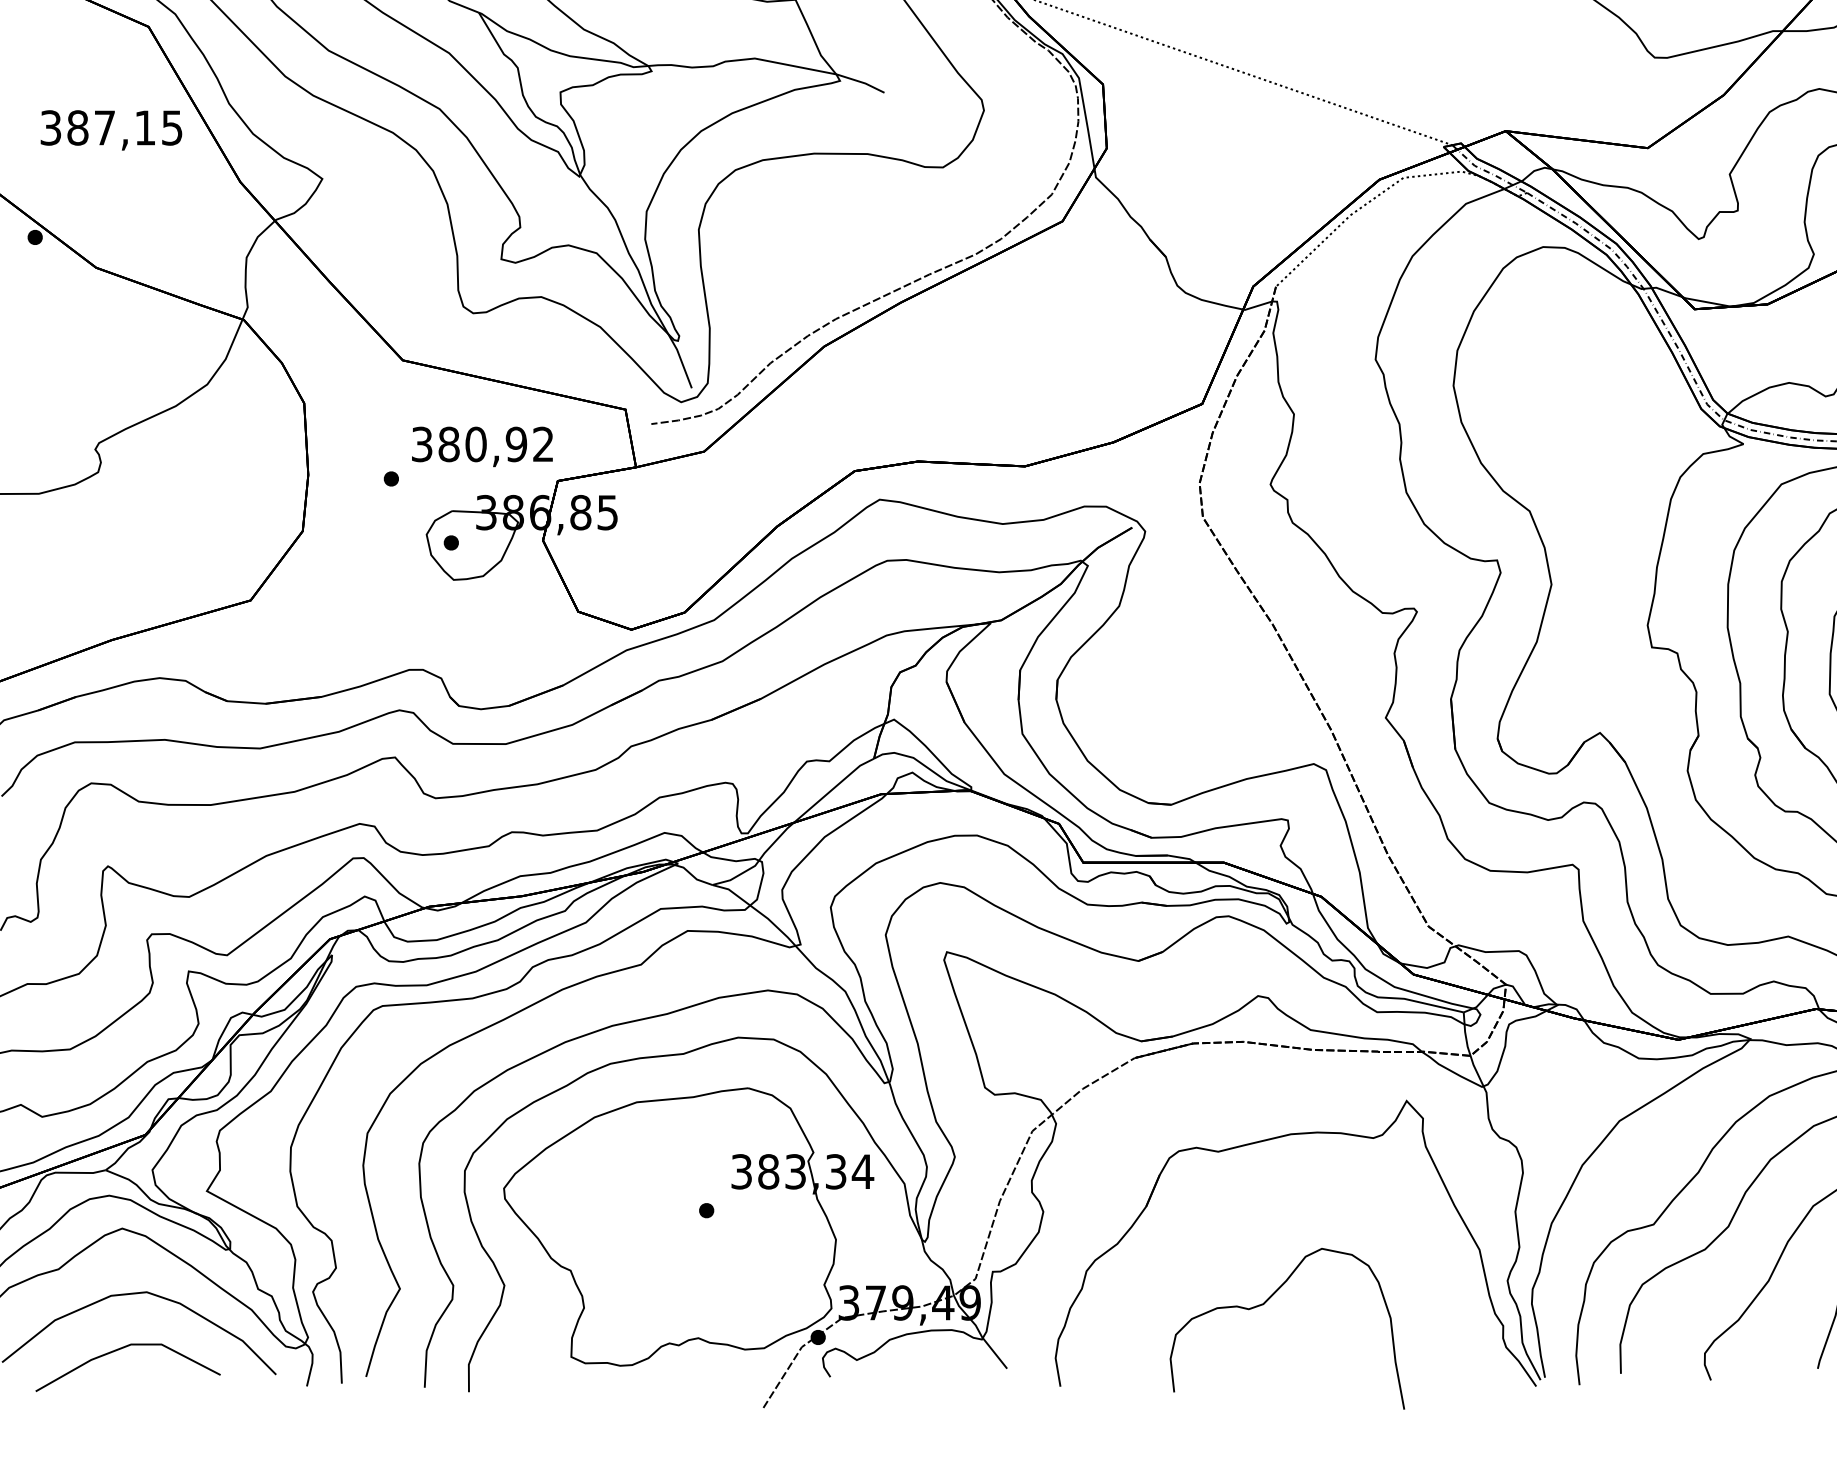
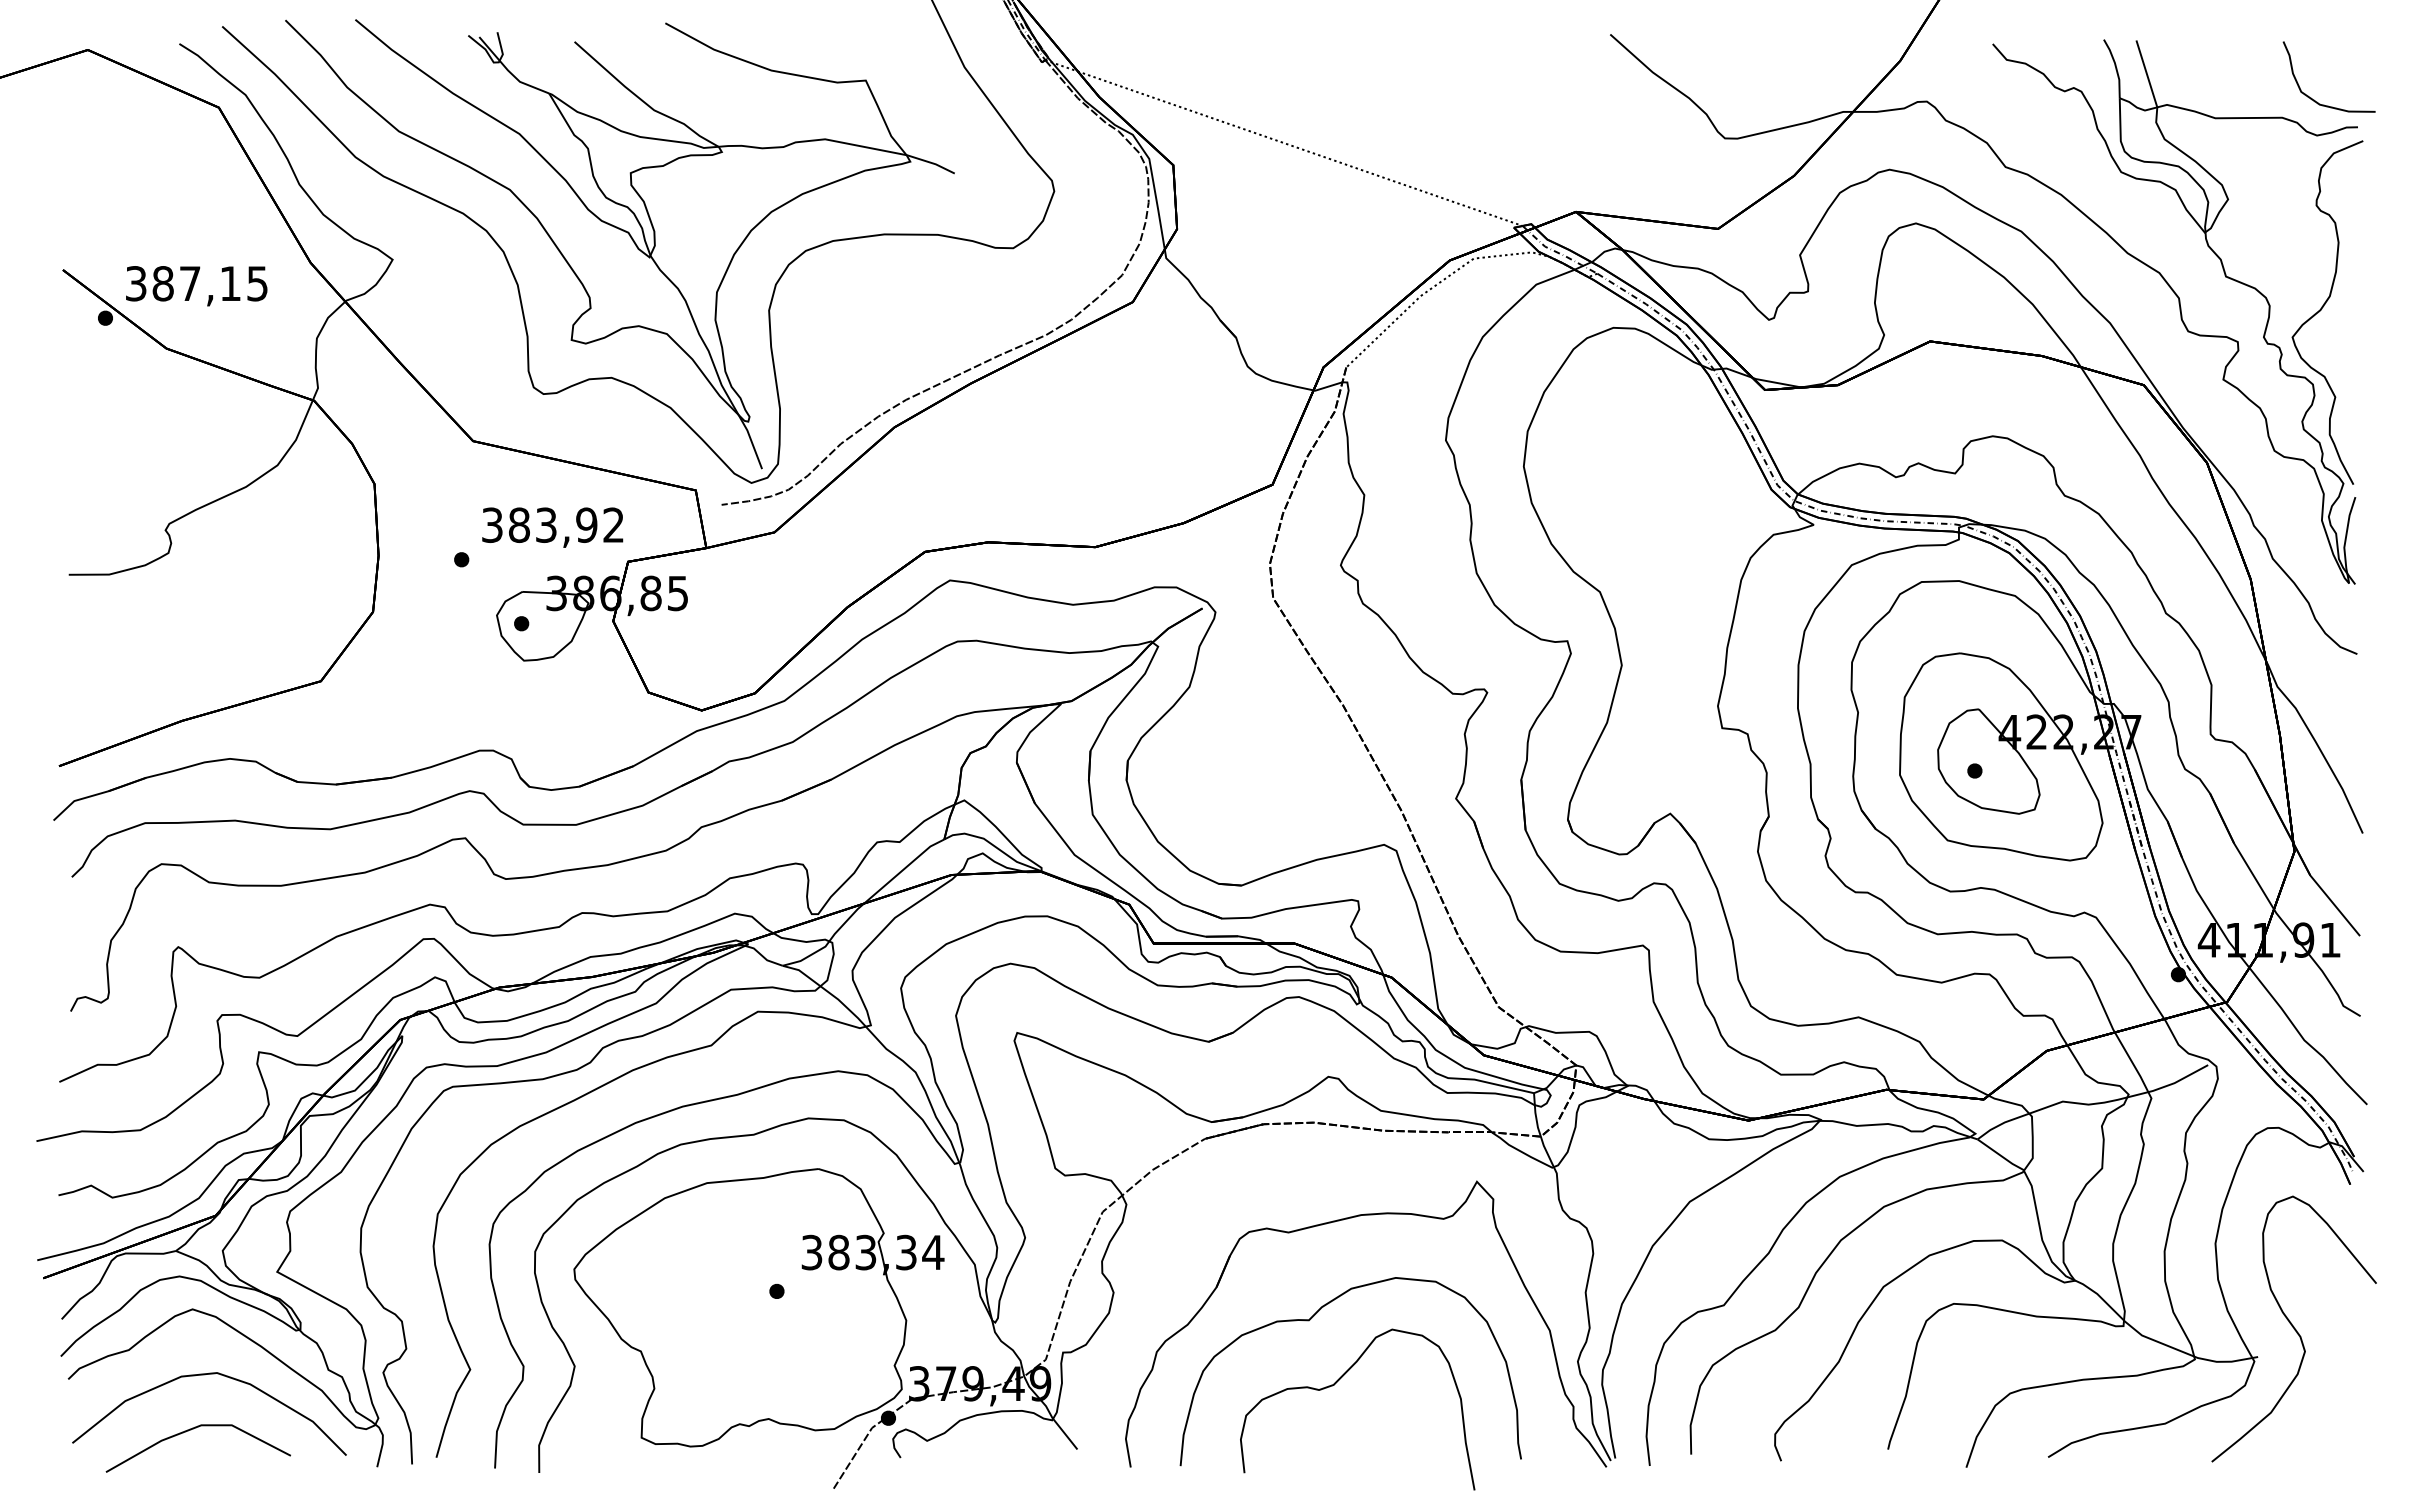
text: (111, 130) -> (196, 286), moved
text: (476, 444) -> (546, 525), 380,92 -> 383,92
curve: (1240, 1239) -> (1310, 1320), added

